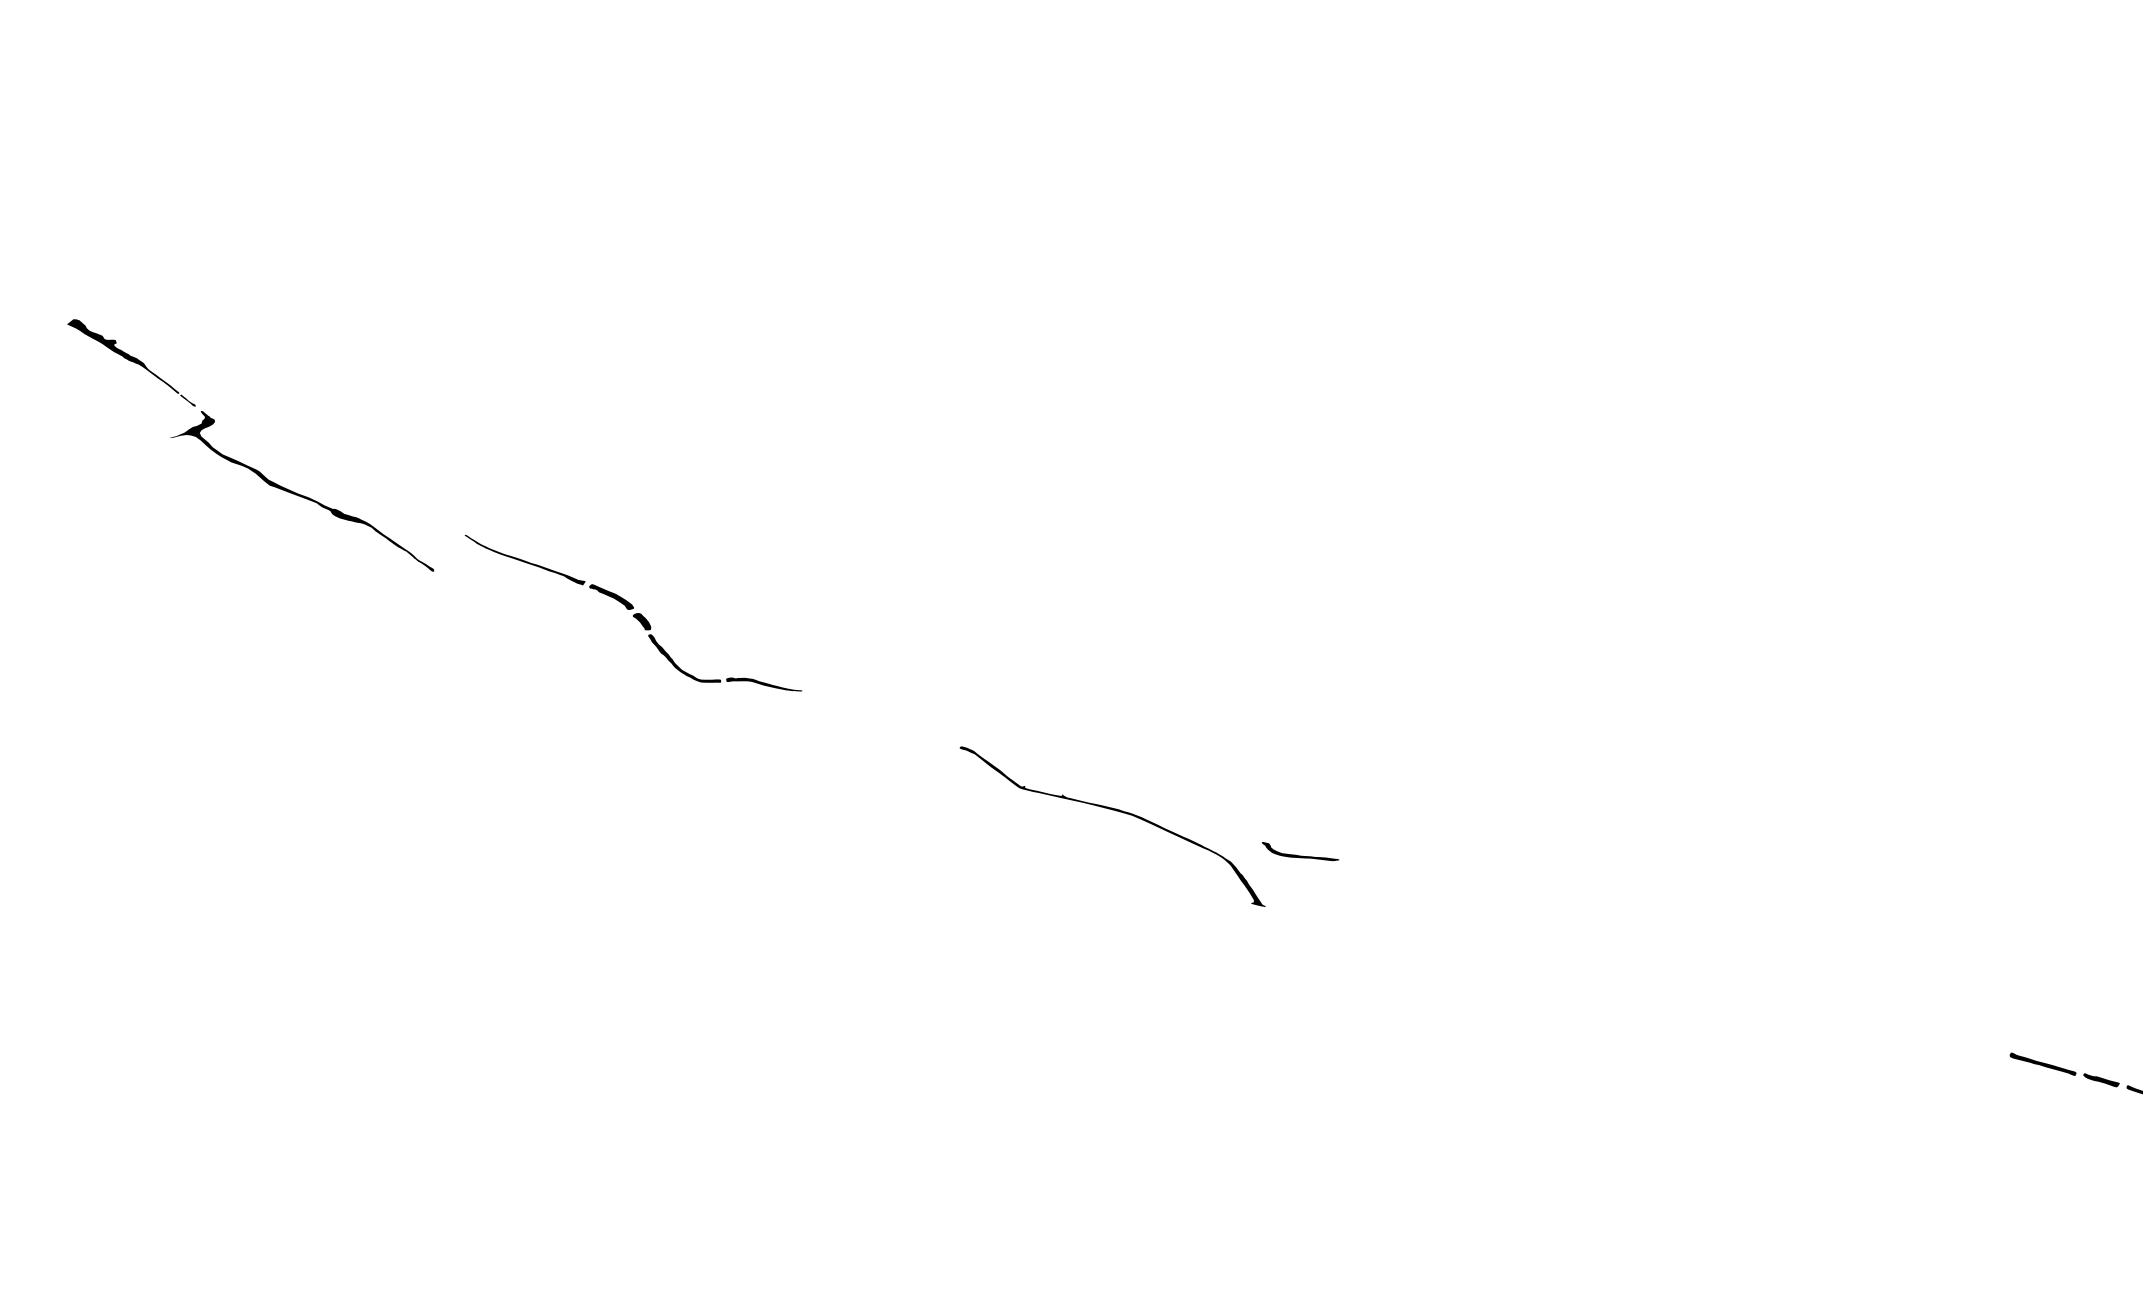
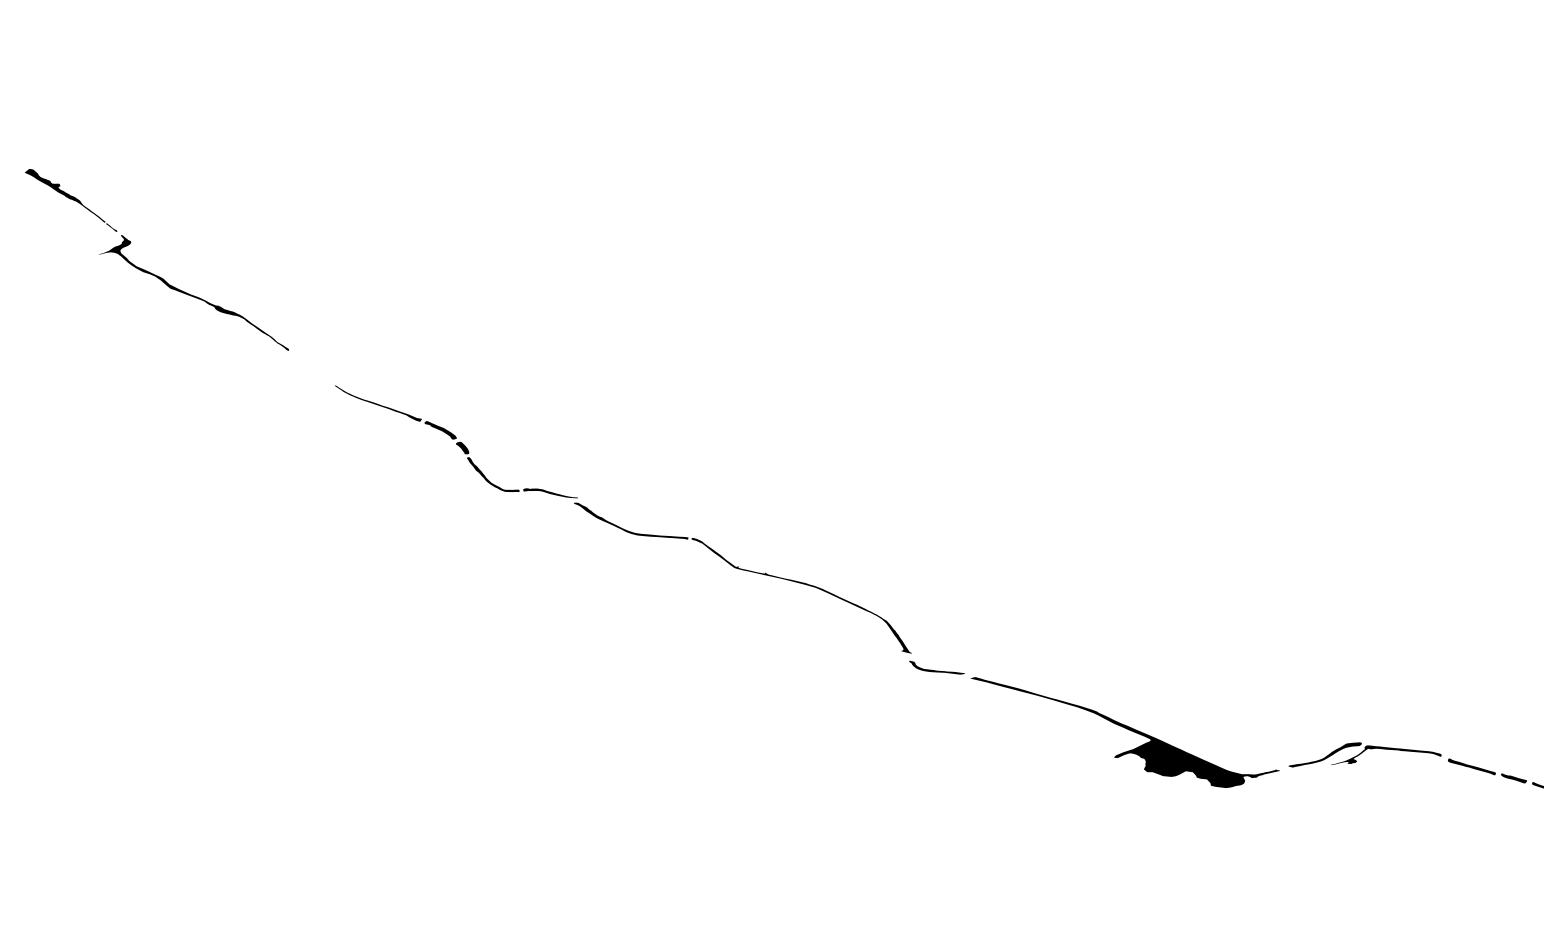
part: (241, 462) -> (150, 272), moved
fill: (875, 722) -> (630, 520), added
part: (1300, 851) -> (936, 667), moved
fill: (1561, 1016) -> (1124, 732), added
part: (1894, 1047) -> (1364, 754), added

